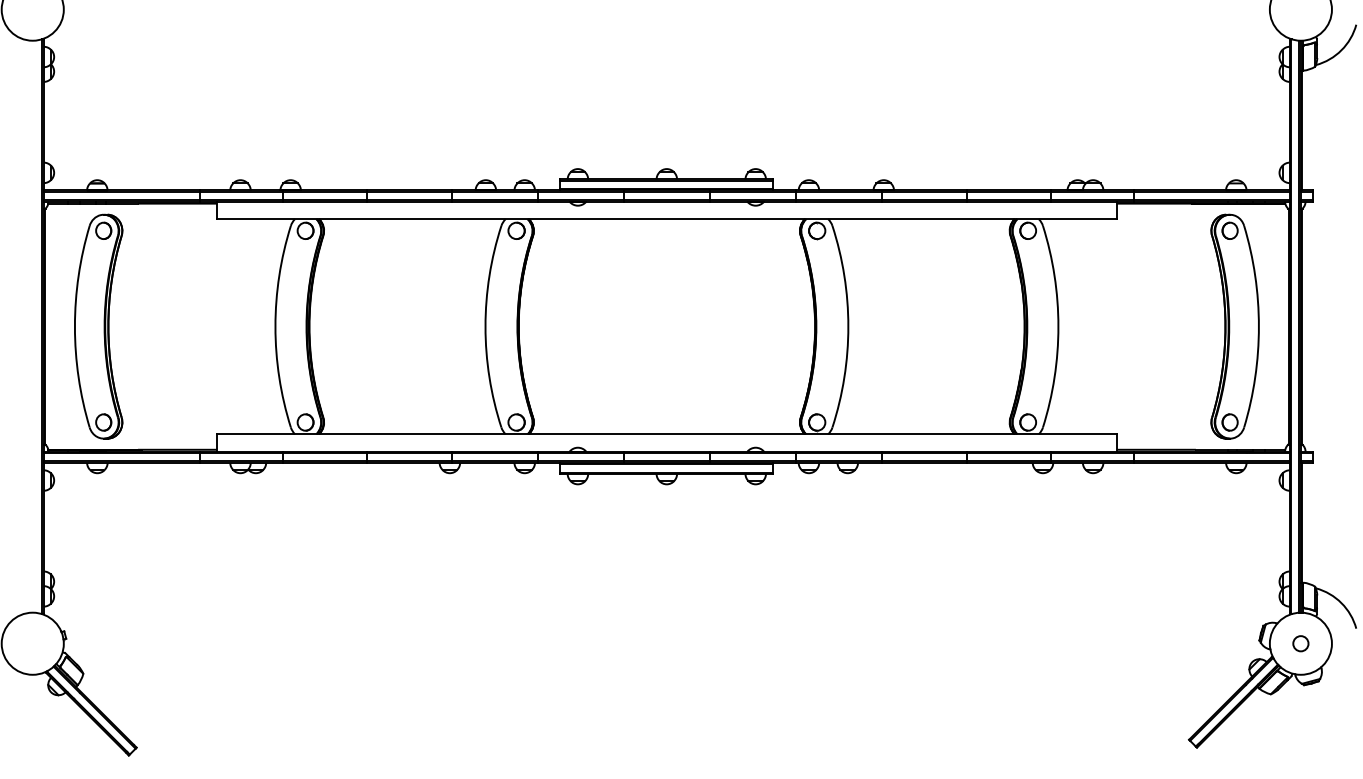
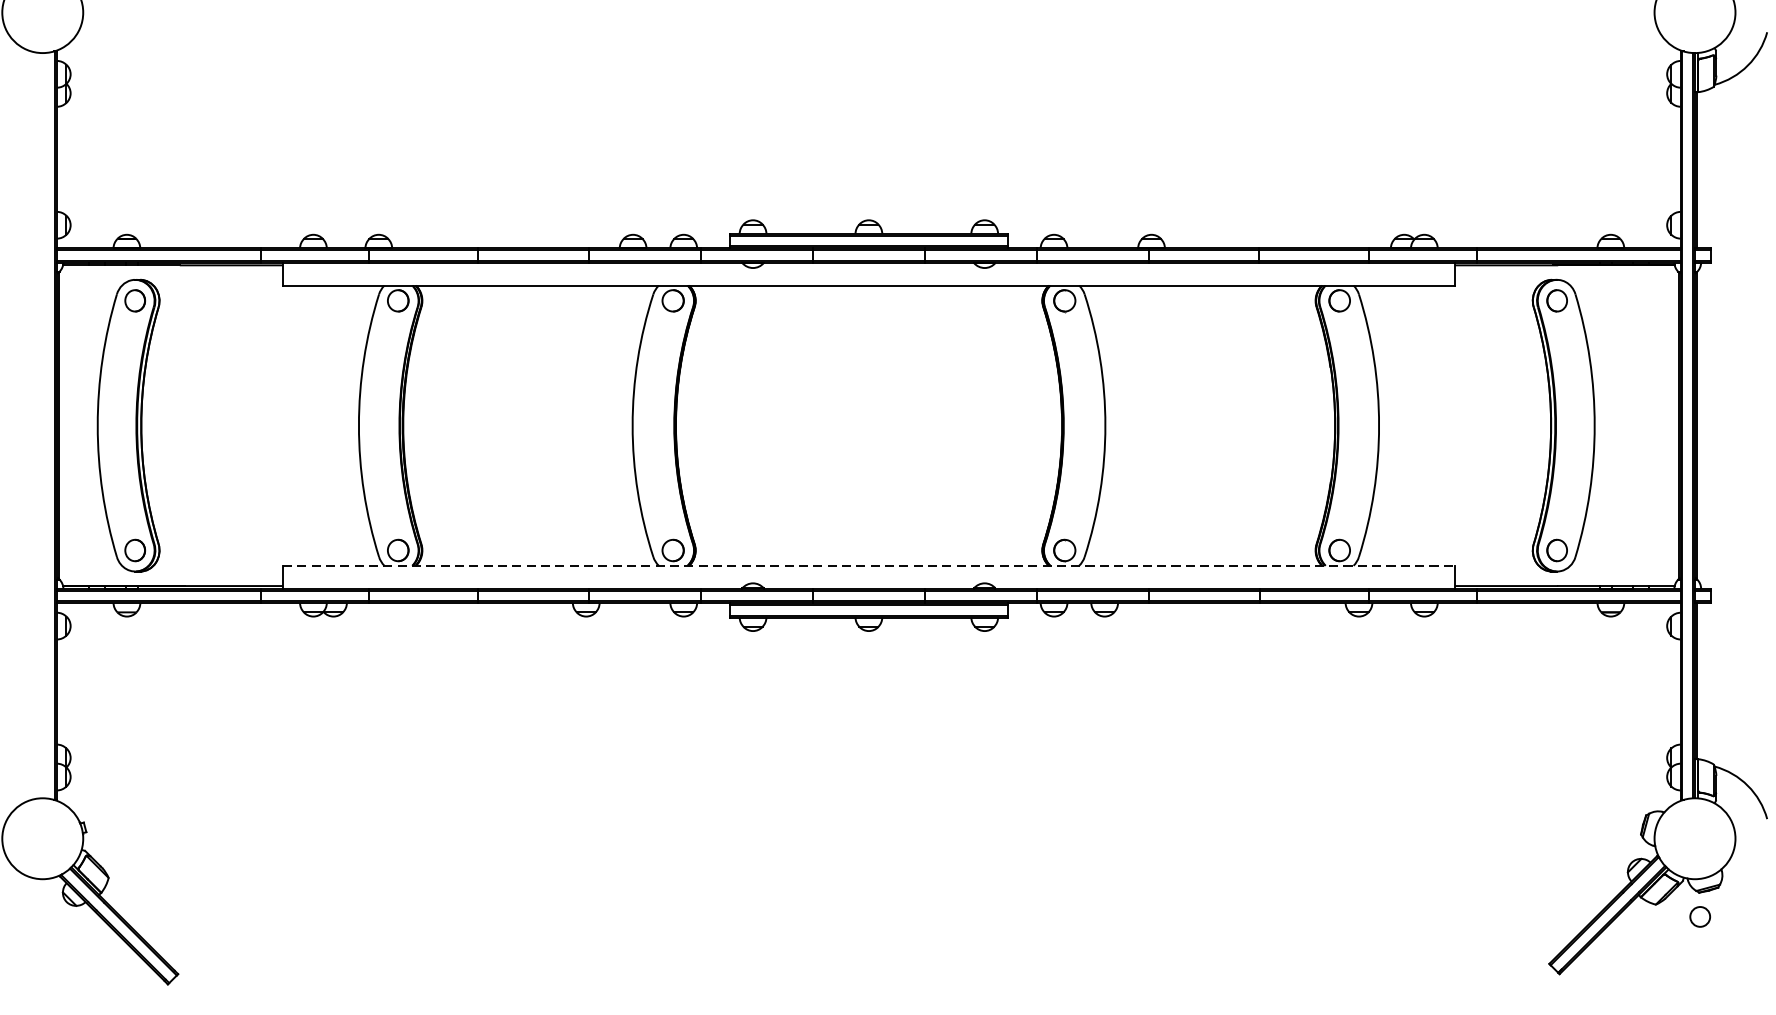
part: (1234, 326) -> (1562, 425), moved
line: (666, 434) -> (868, 566), solid -> dashed
circle: (1300, 643) -> (1699, 916), moved

